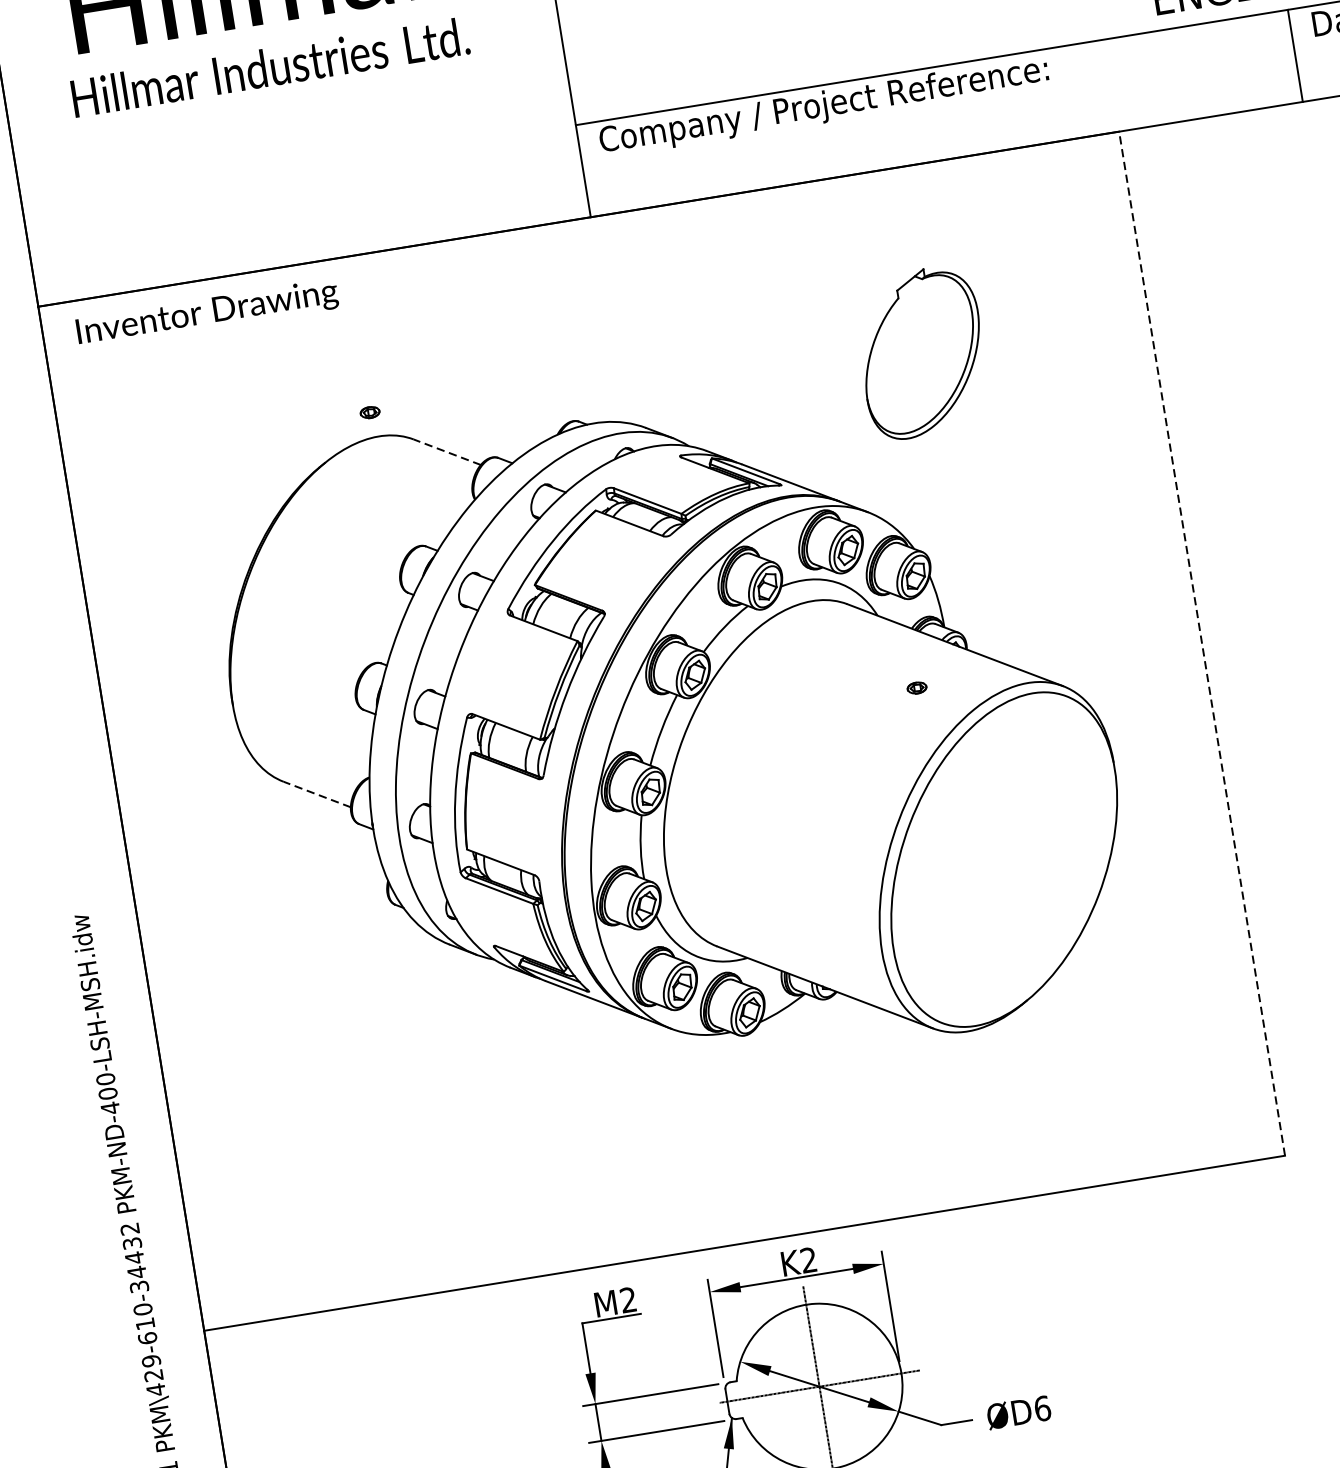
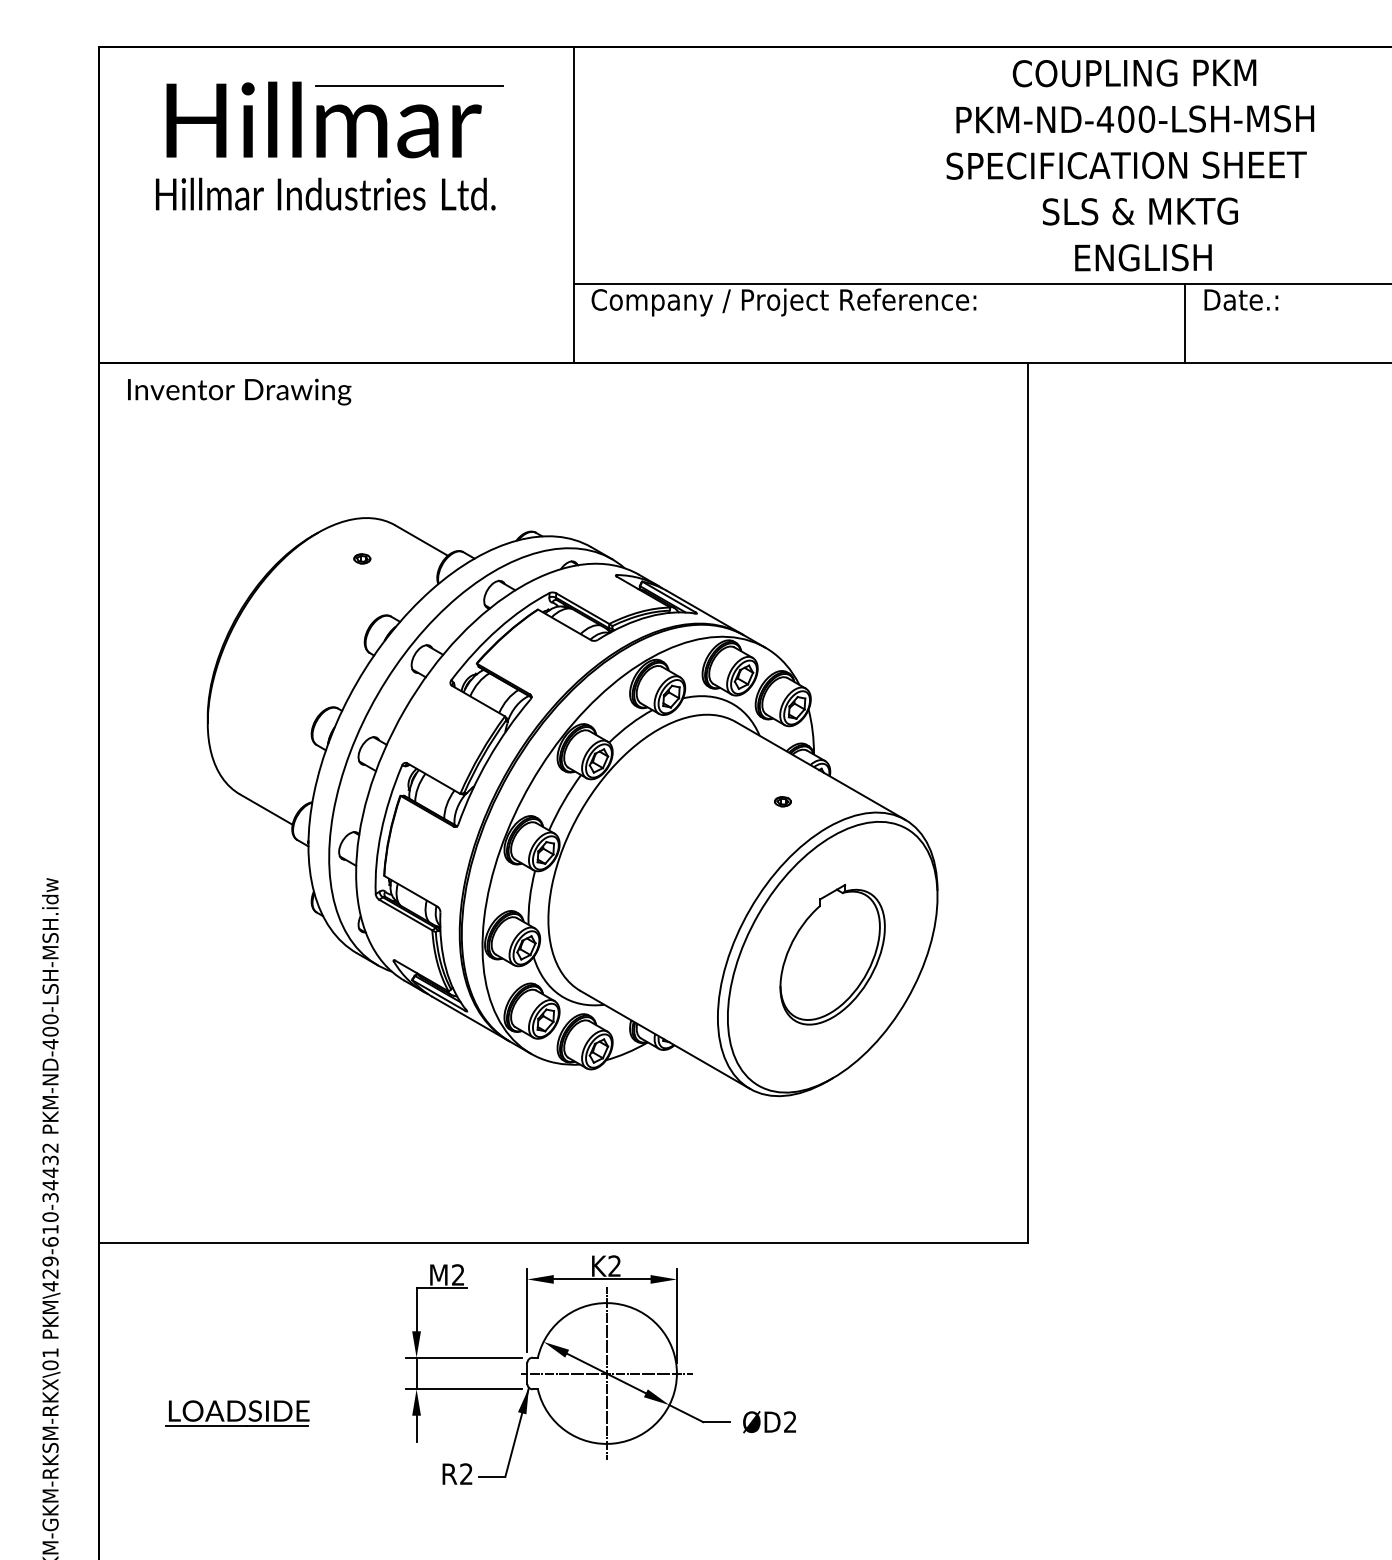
part: (921, 352) -> (832, 954), moved
part: (370, 412) -> (362, 558), moved
line: (447, 452) -> (421, 540), dashed -> solid
line: (1201, 644) -> (1027, 803), dashed -> solid
line: (316, 794) -> (265, 809), dashed -> solid
text: (1042, 1409) -> (790, 1422), ØD6 -> ØD2

